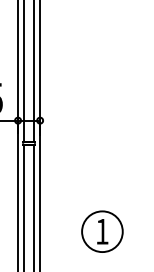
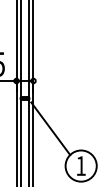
line: (62, 182) -> (50, 128), added

